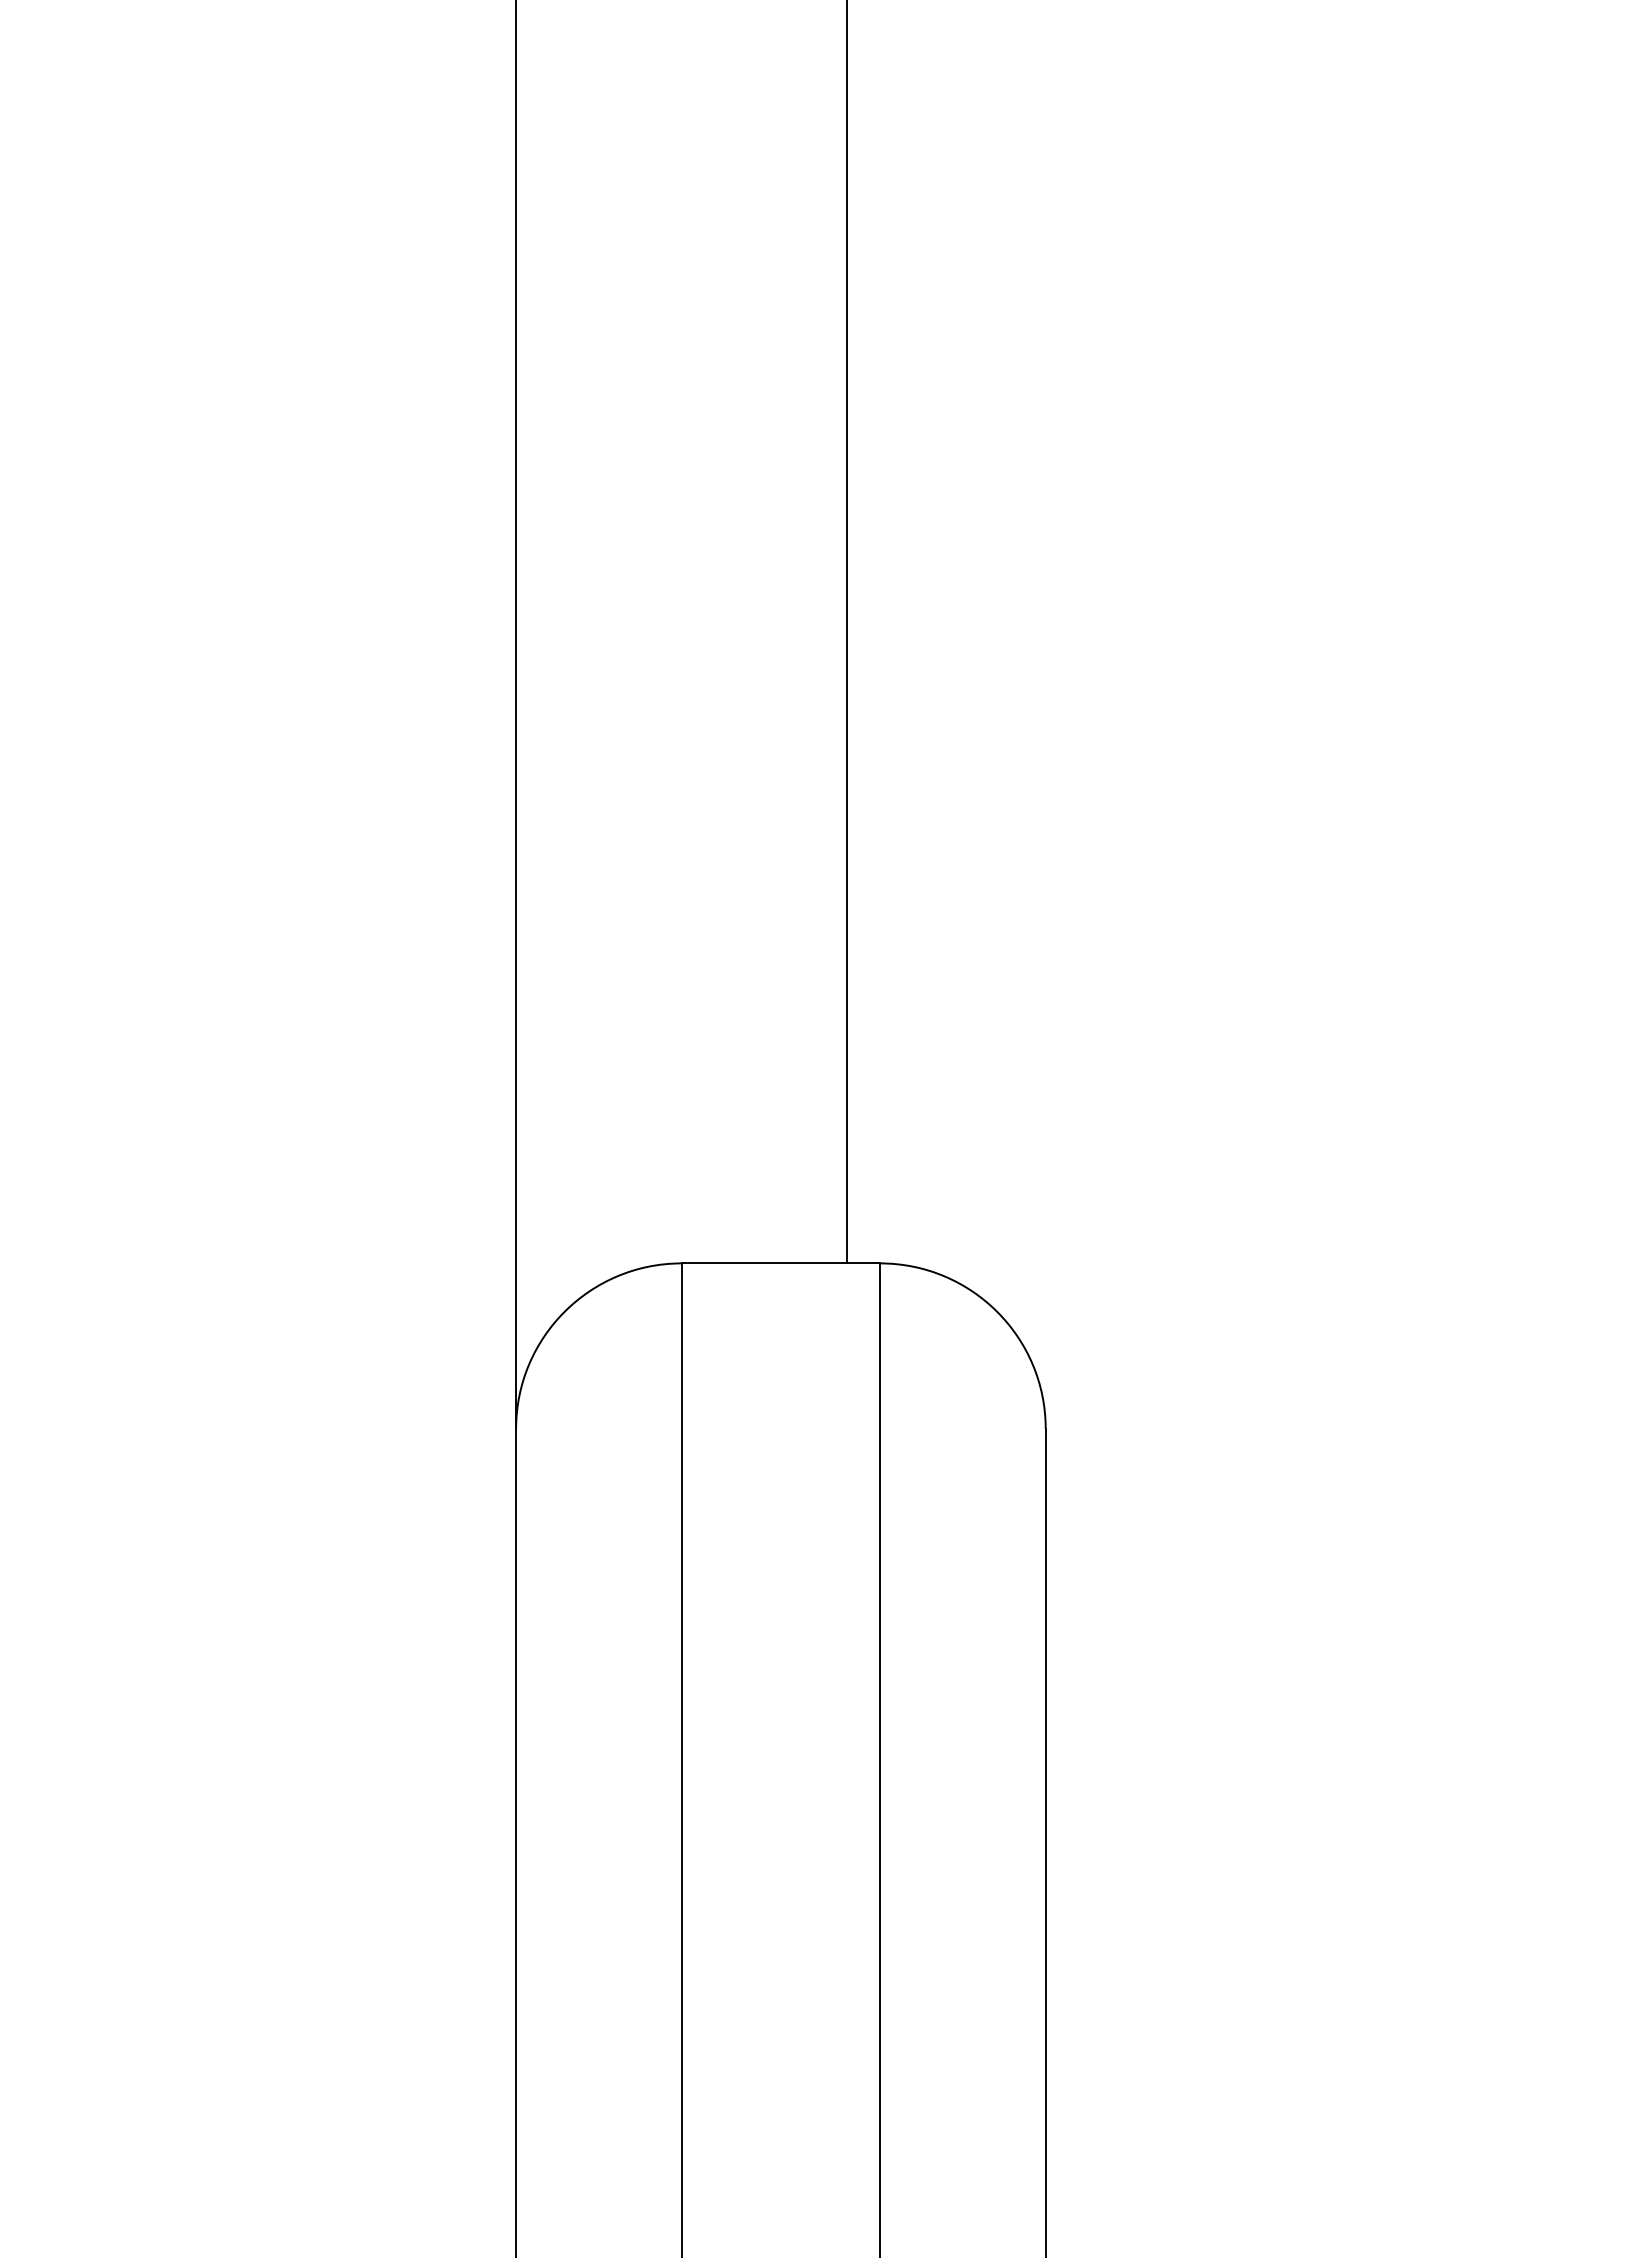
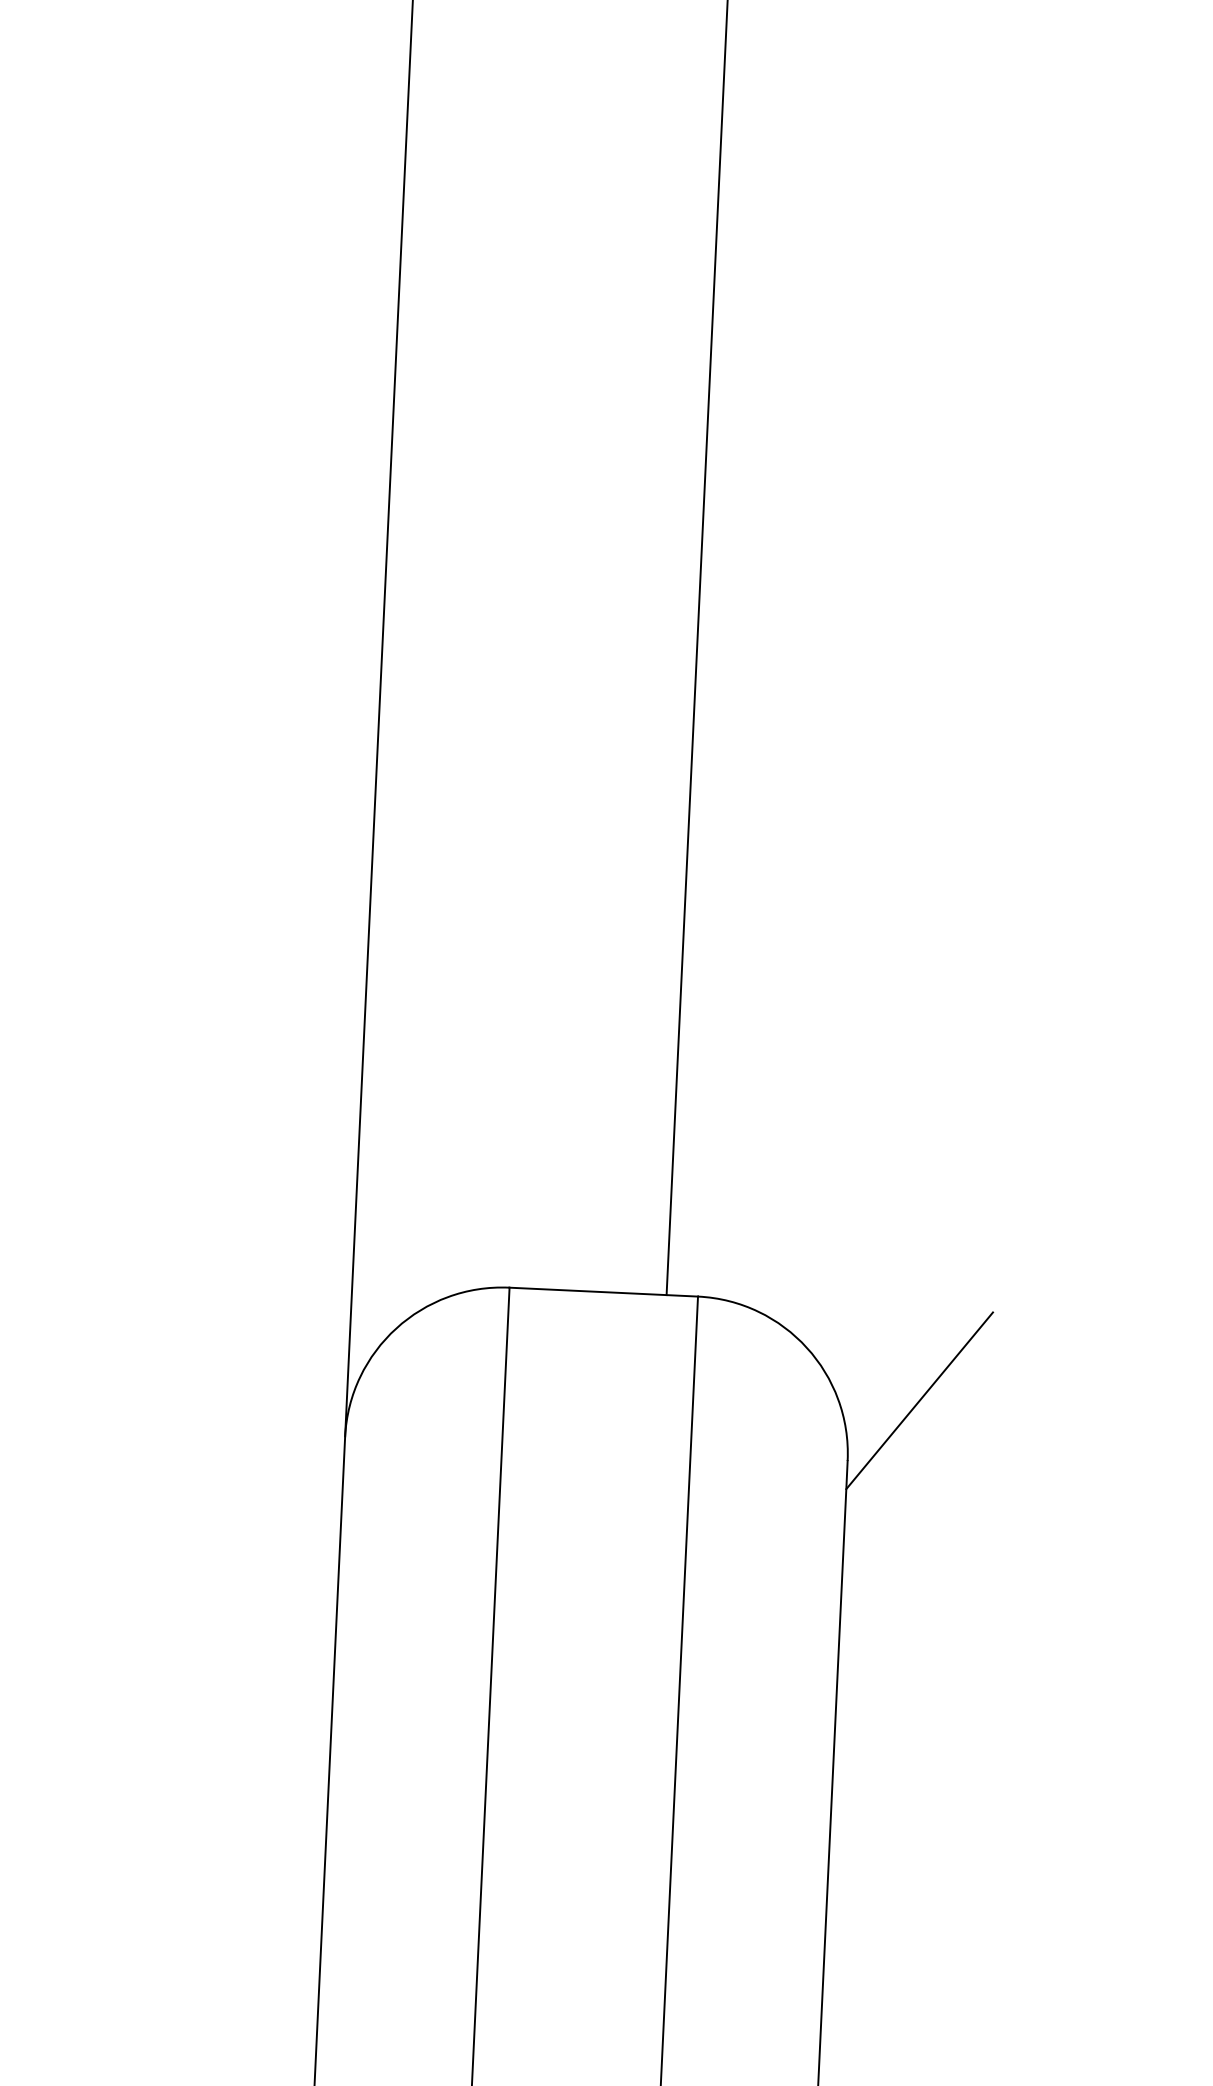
line: (1118, 1361) -> (919, 1400), added

